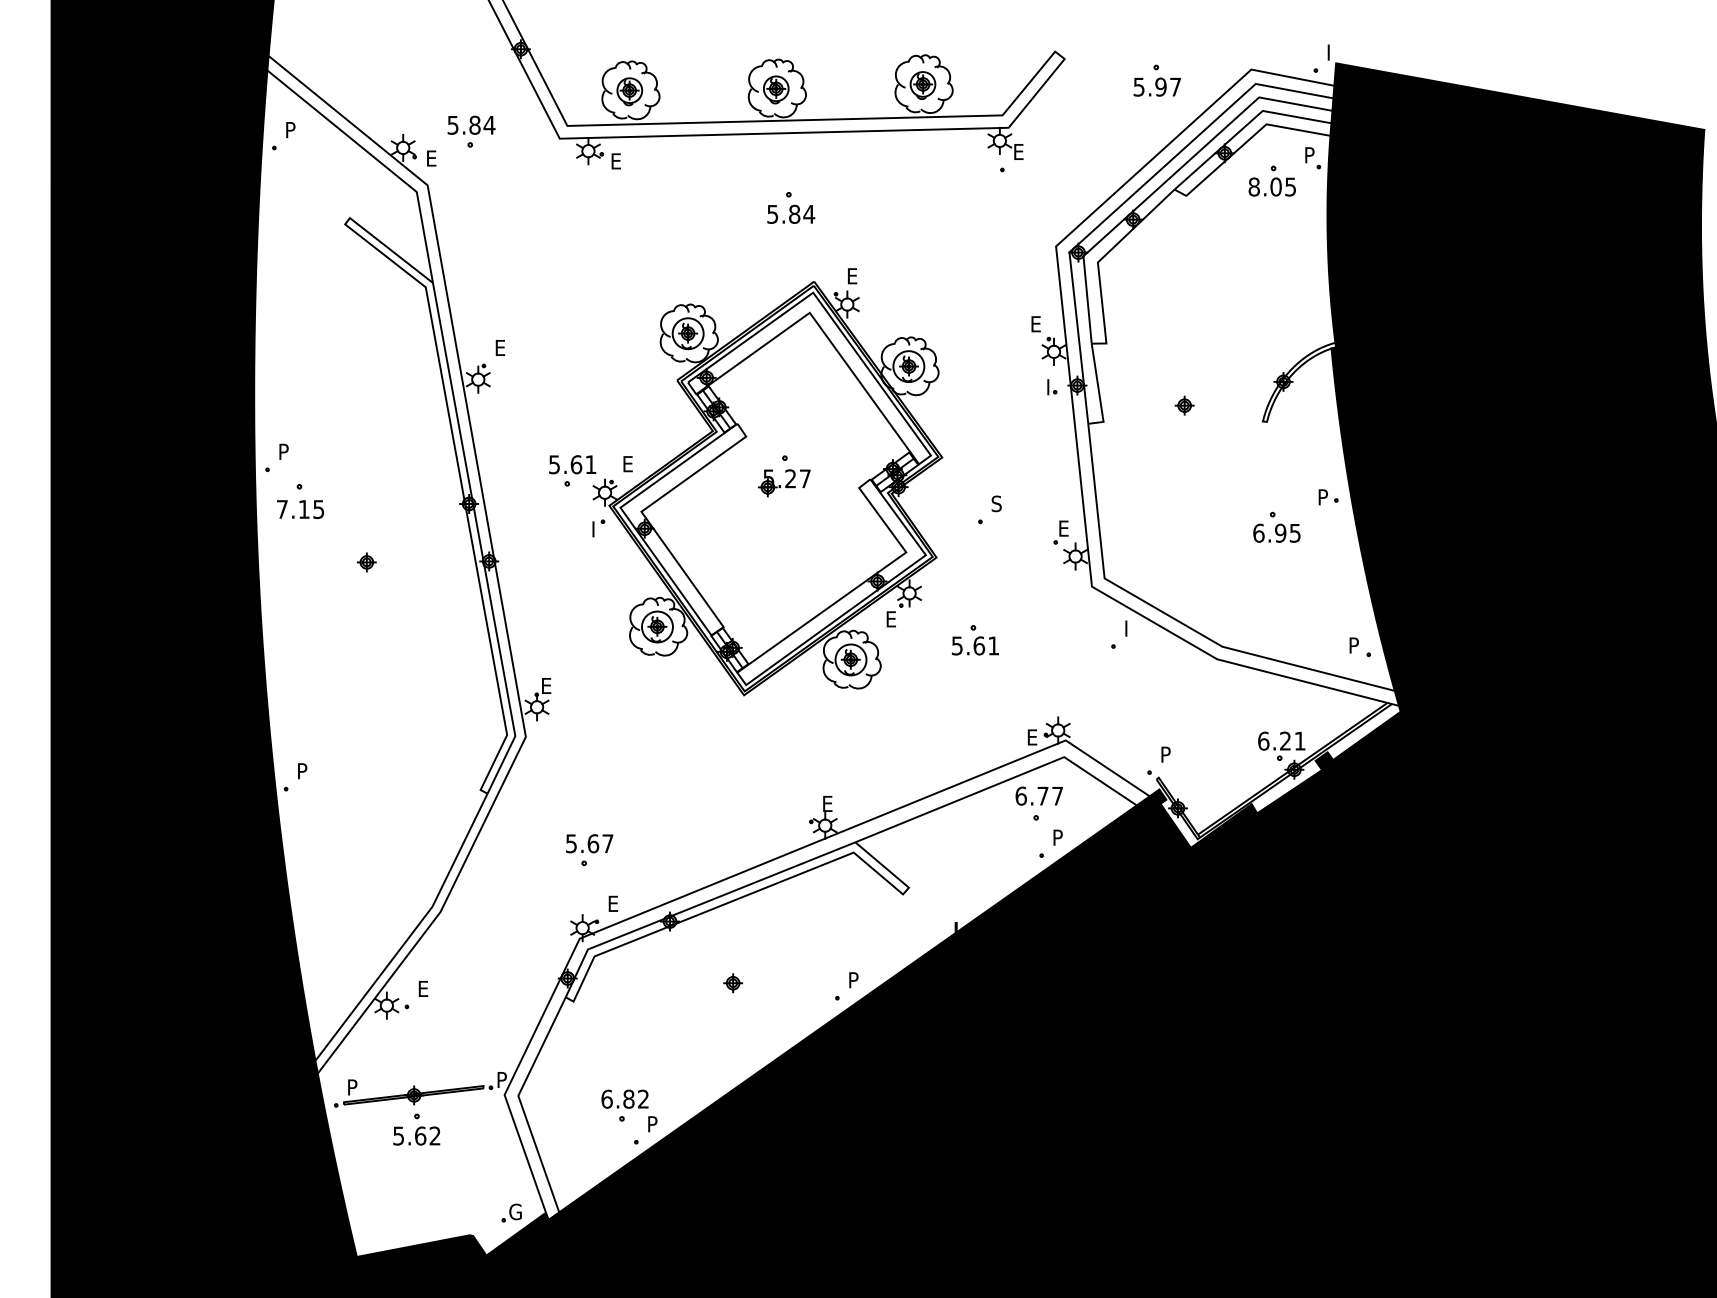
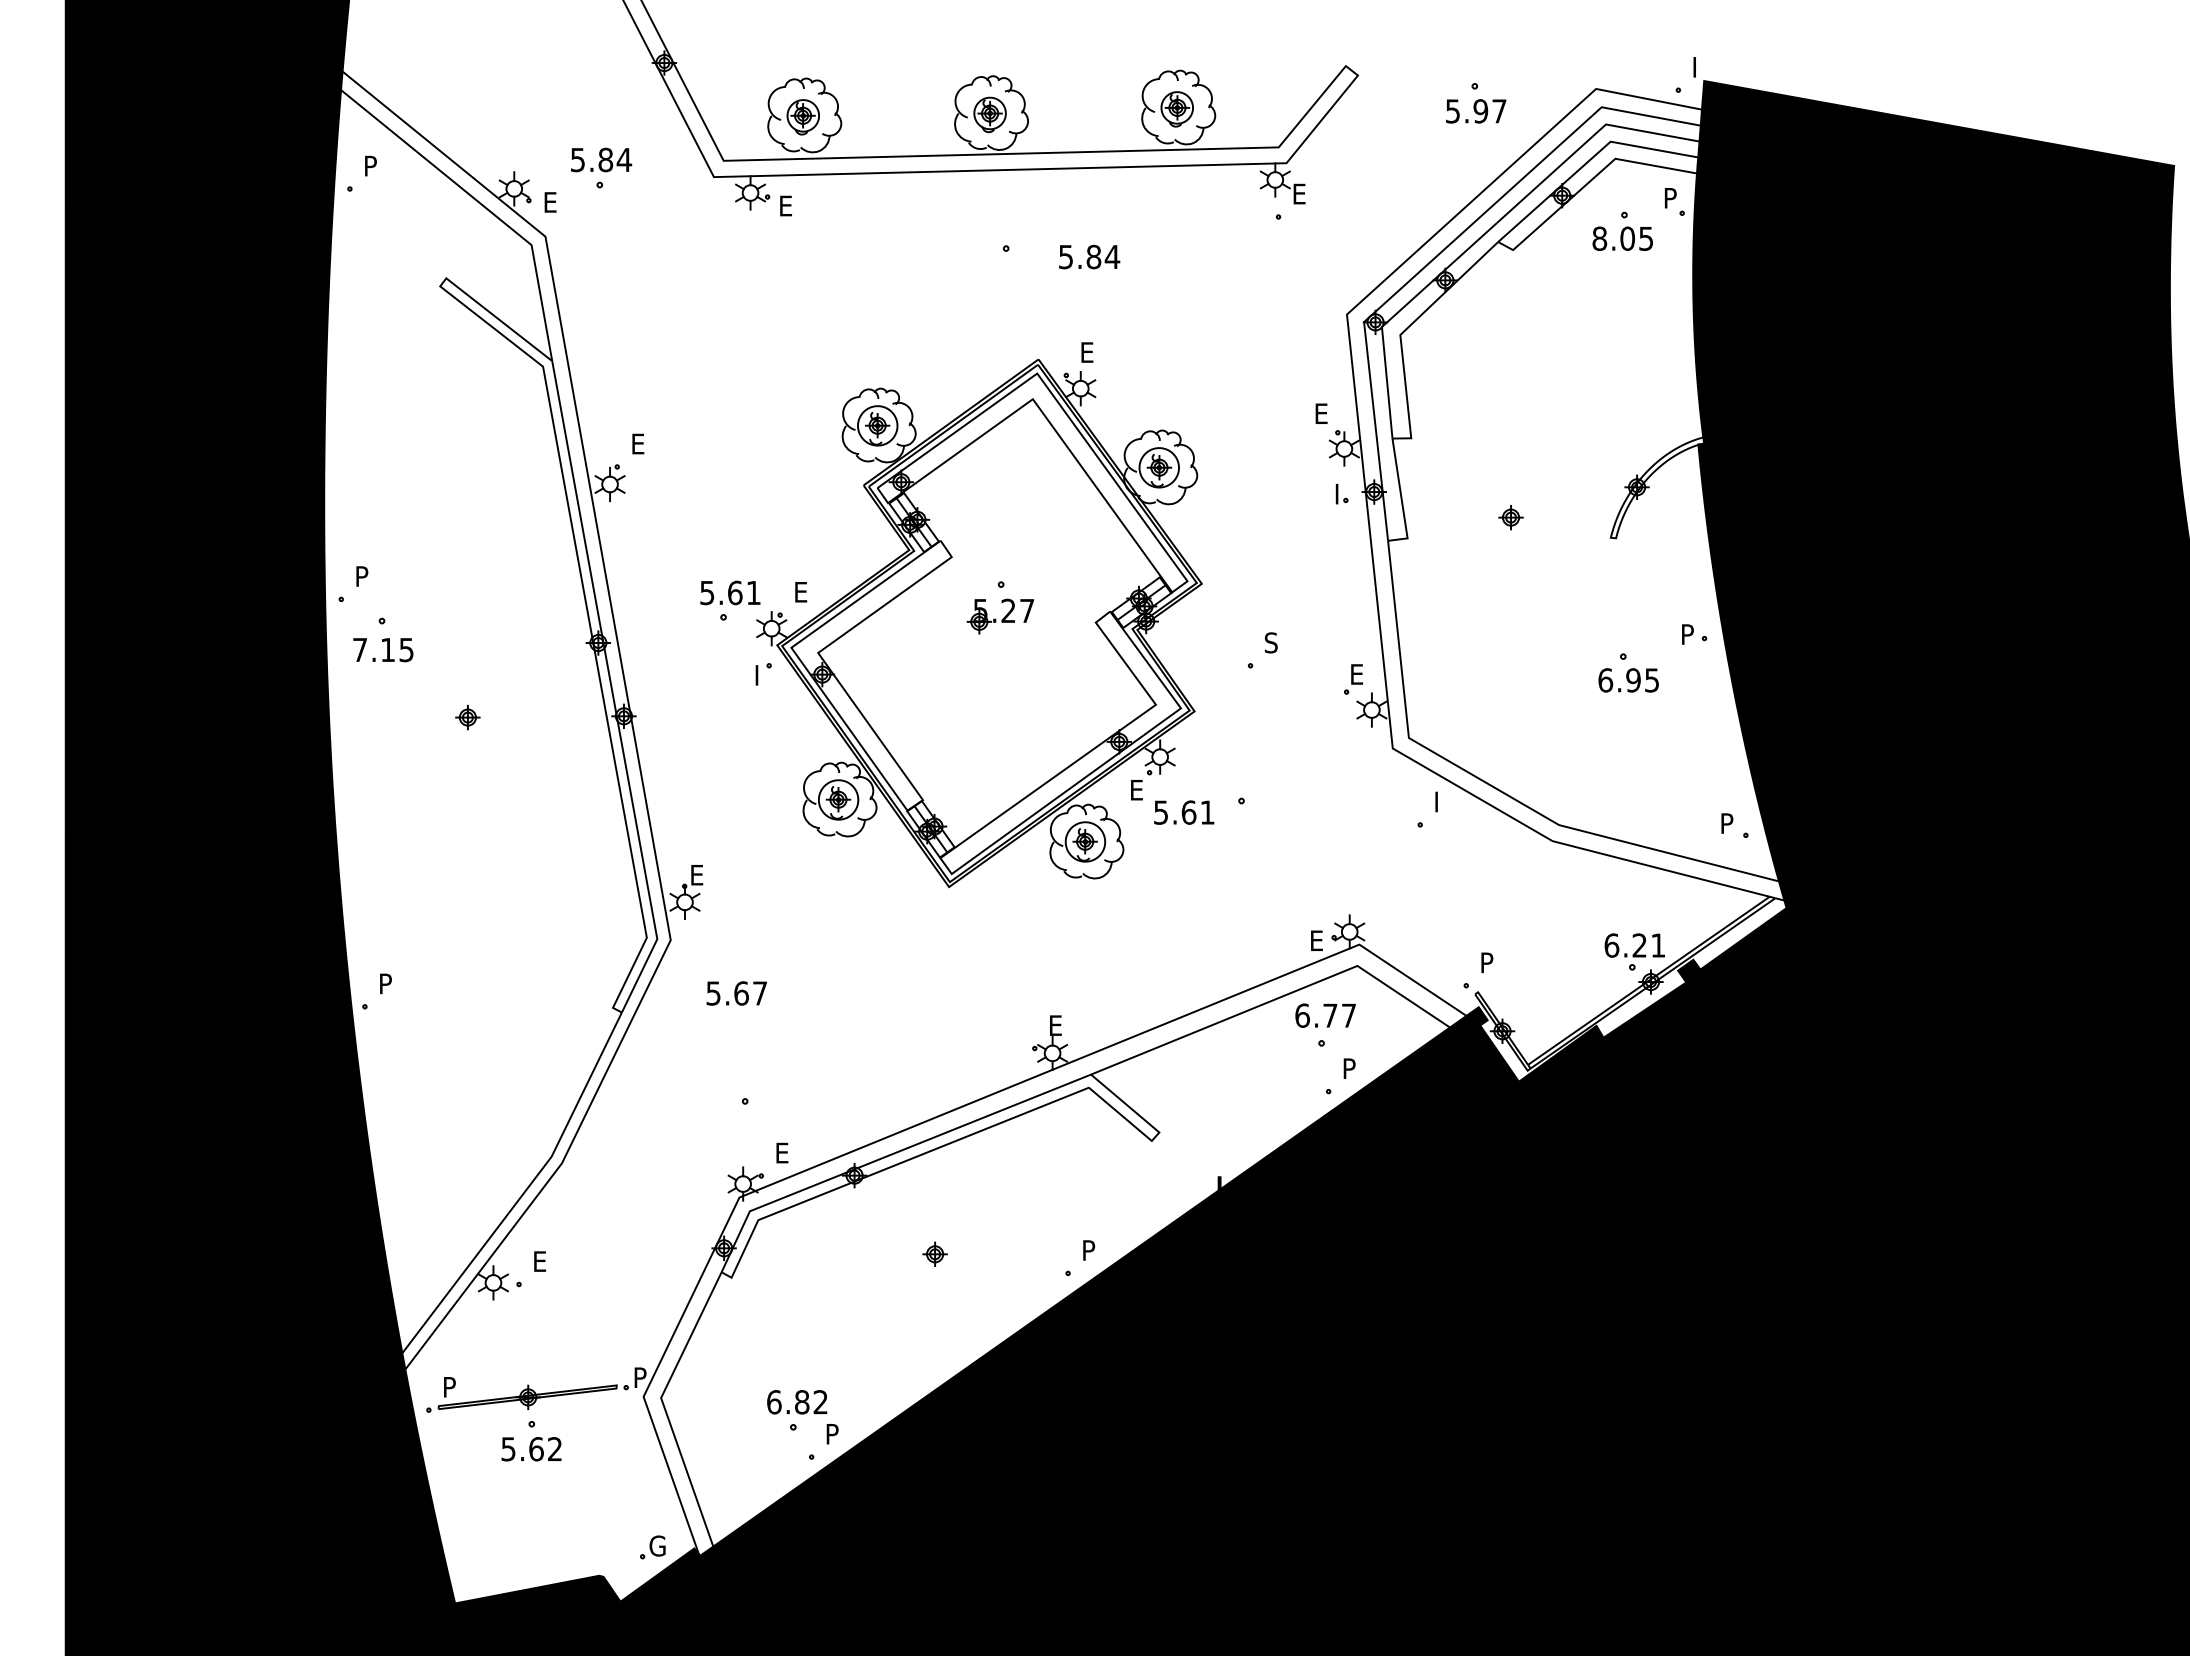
text: (791, 213) -> (1089, 255), moved
text: (975, 645) -> (1184, 812), moved
text: (589, 843) -> (736, 993), moved

